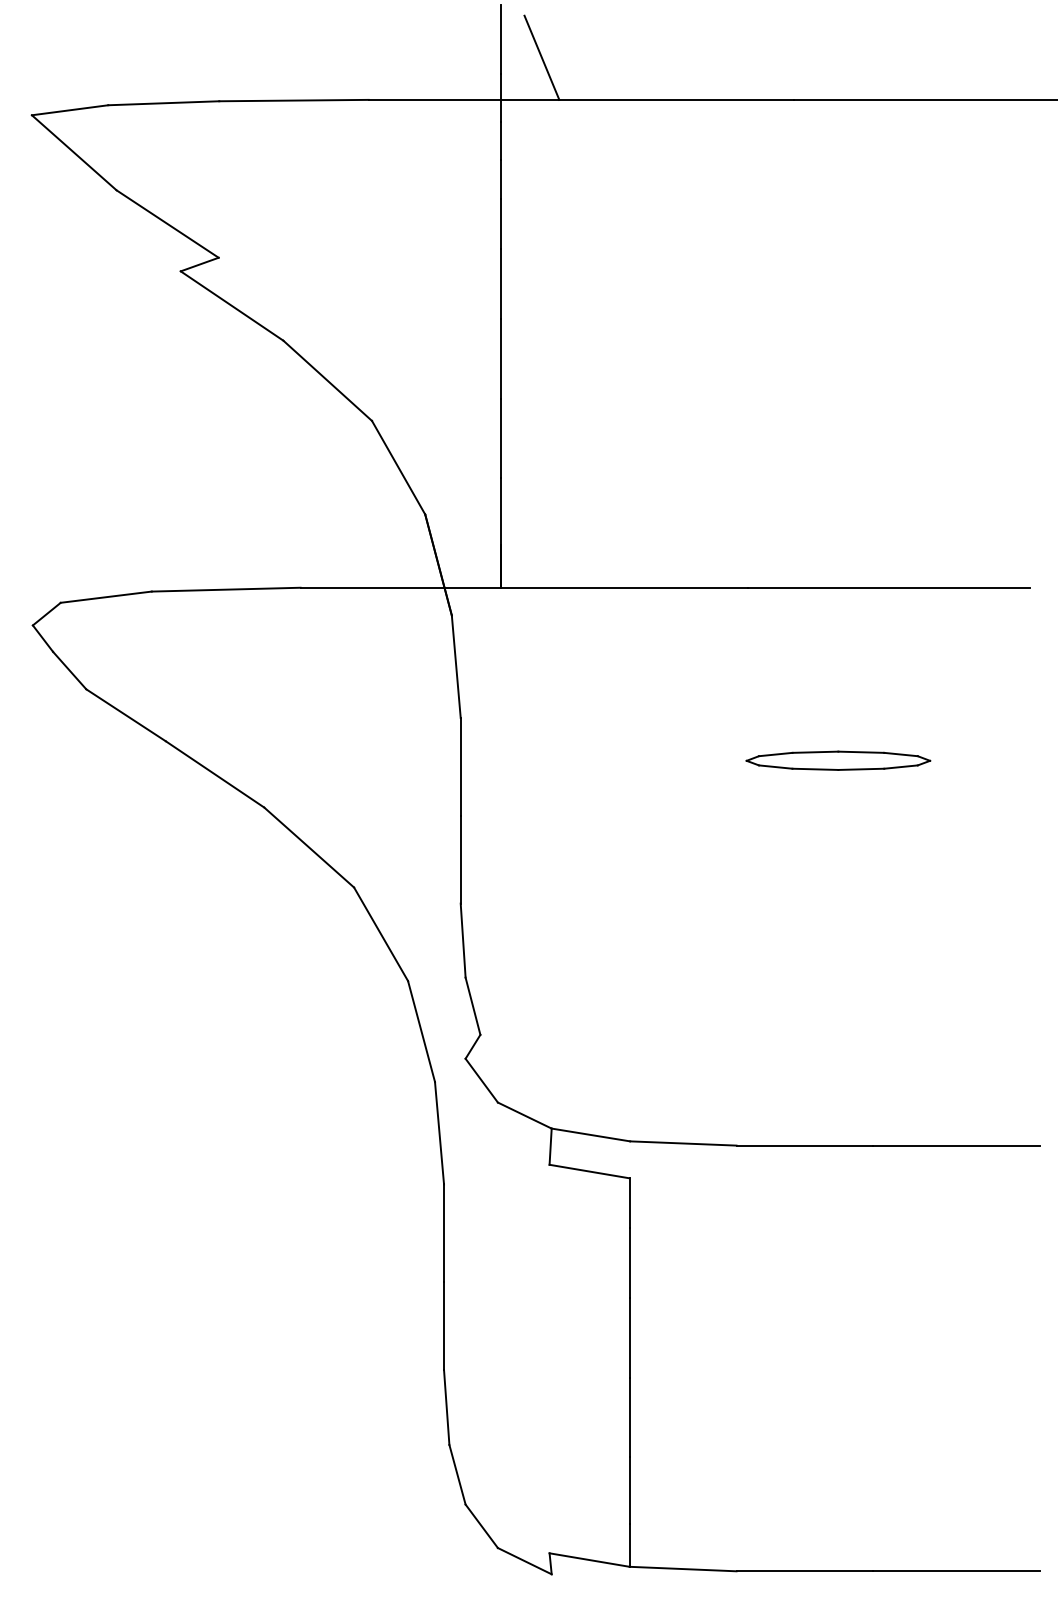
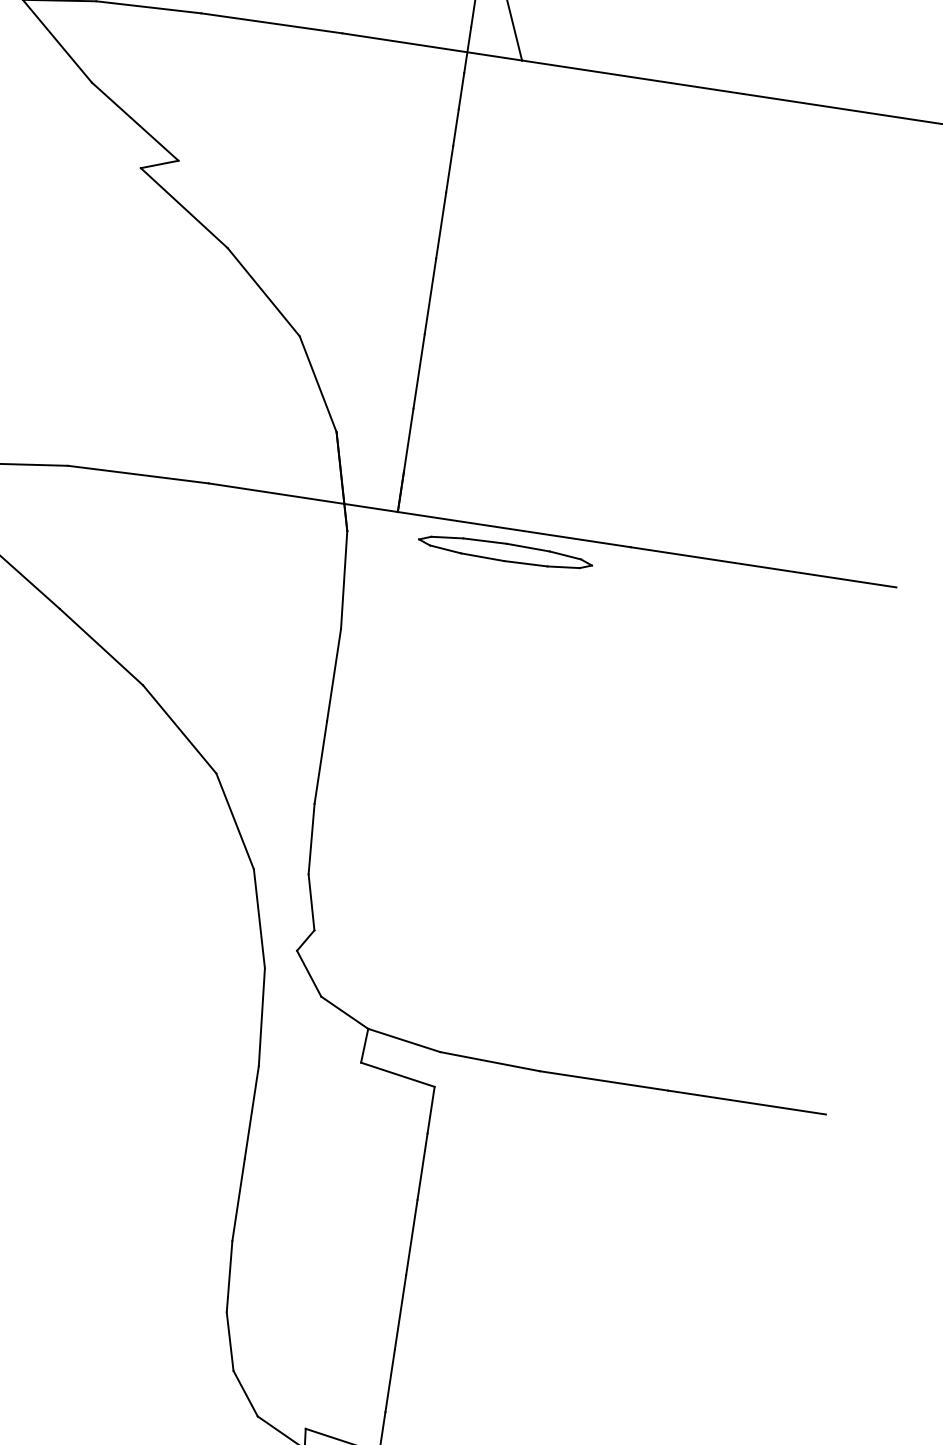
part: (838, 760) -> (505, 552), moved

